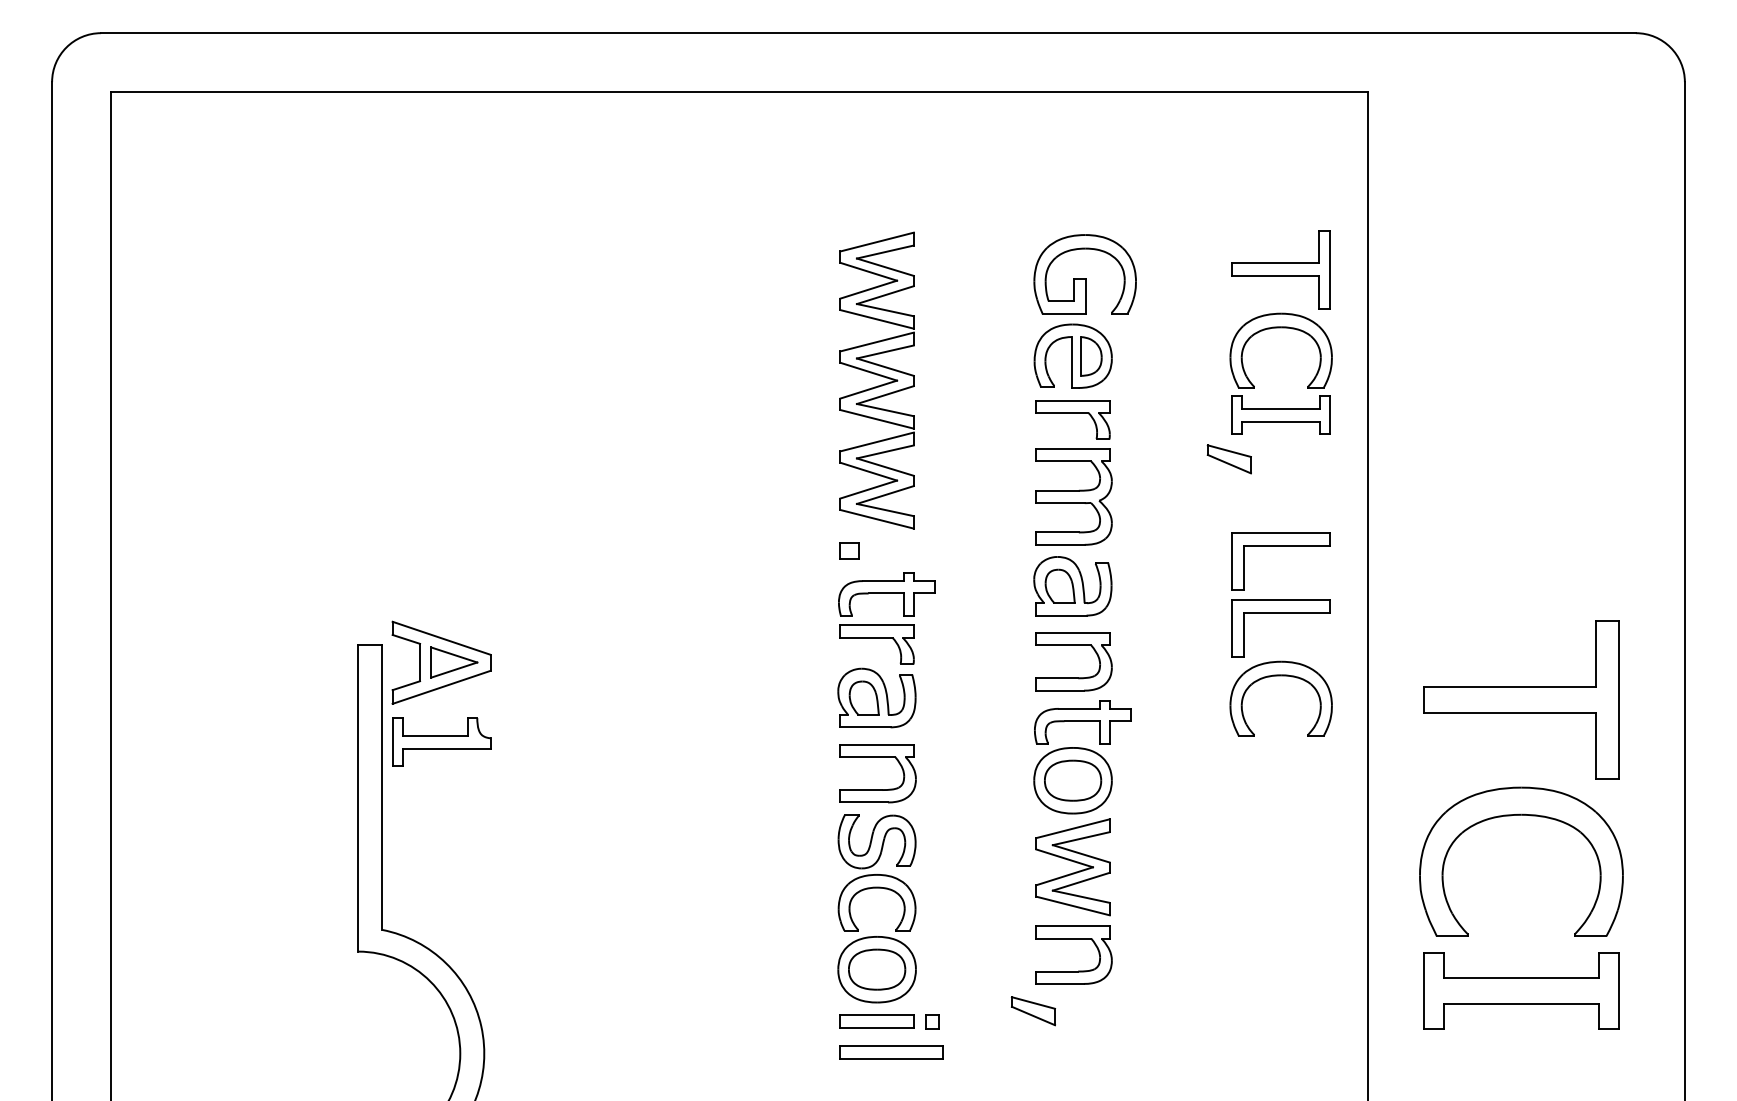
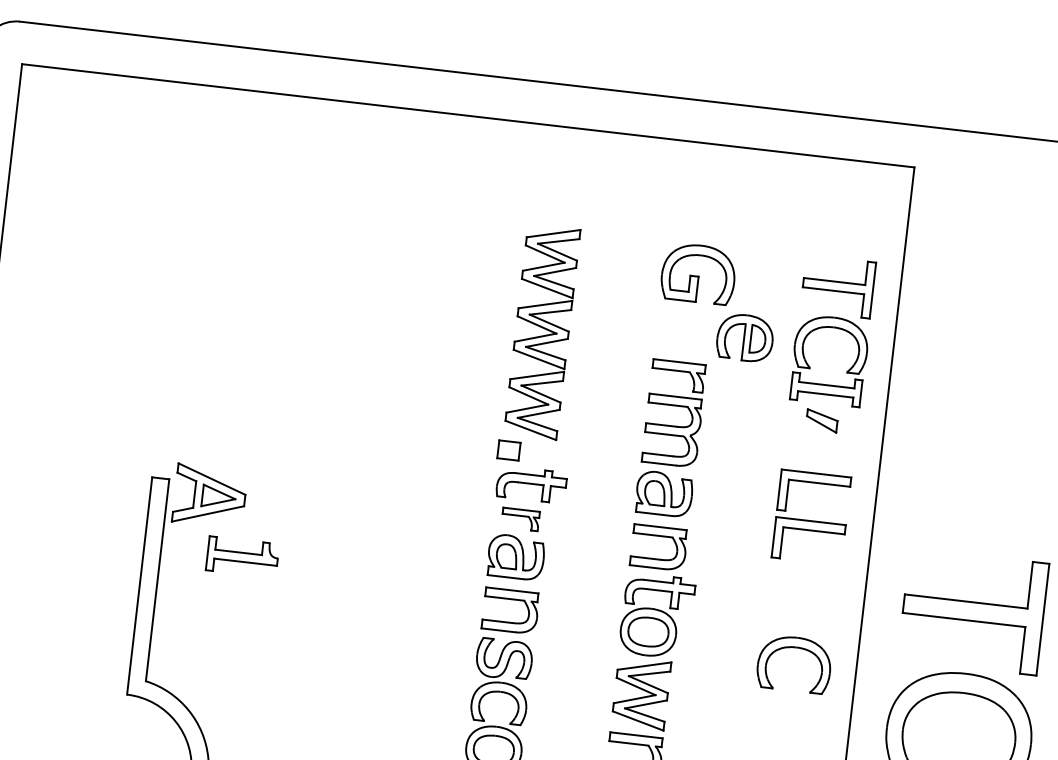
part: (1072, 355) -> (744, 337), moved
part: (1228, 459) -> (821, 421), moved
part: (849, 550) -> (508, 450), size x1.6
part: (876, 644) -> (520, 519), size x0.7
part: (1280, 676) -> (795, 648), moved
part: (441, 741) -> (242, 556), moved

